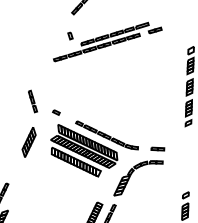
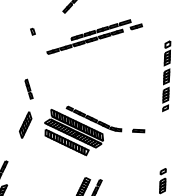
part: (70, 35) -> (33, 31), moved
part: (56, 112) -> (49, 98), removed
part: (131, 175) -> (115, 154), removed

